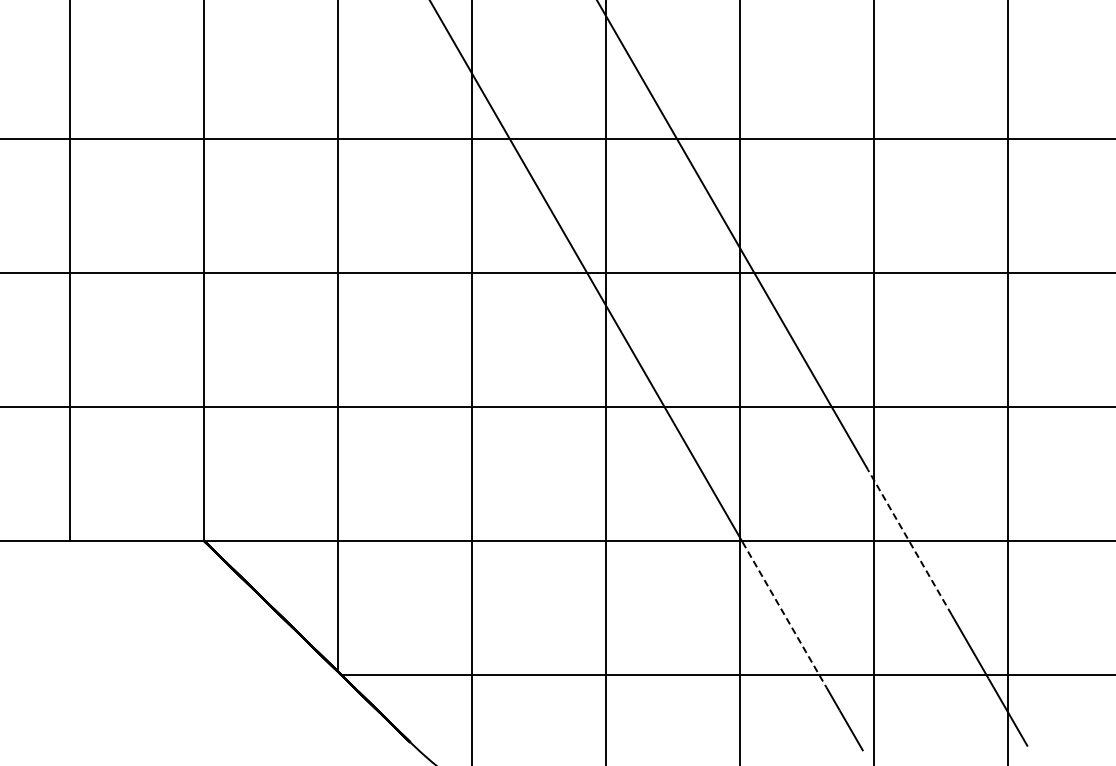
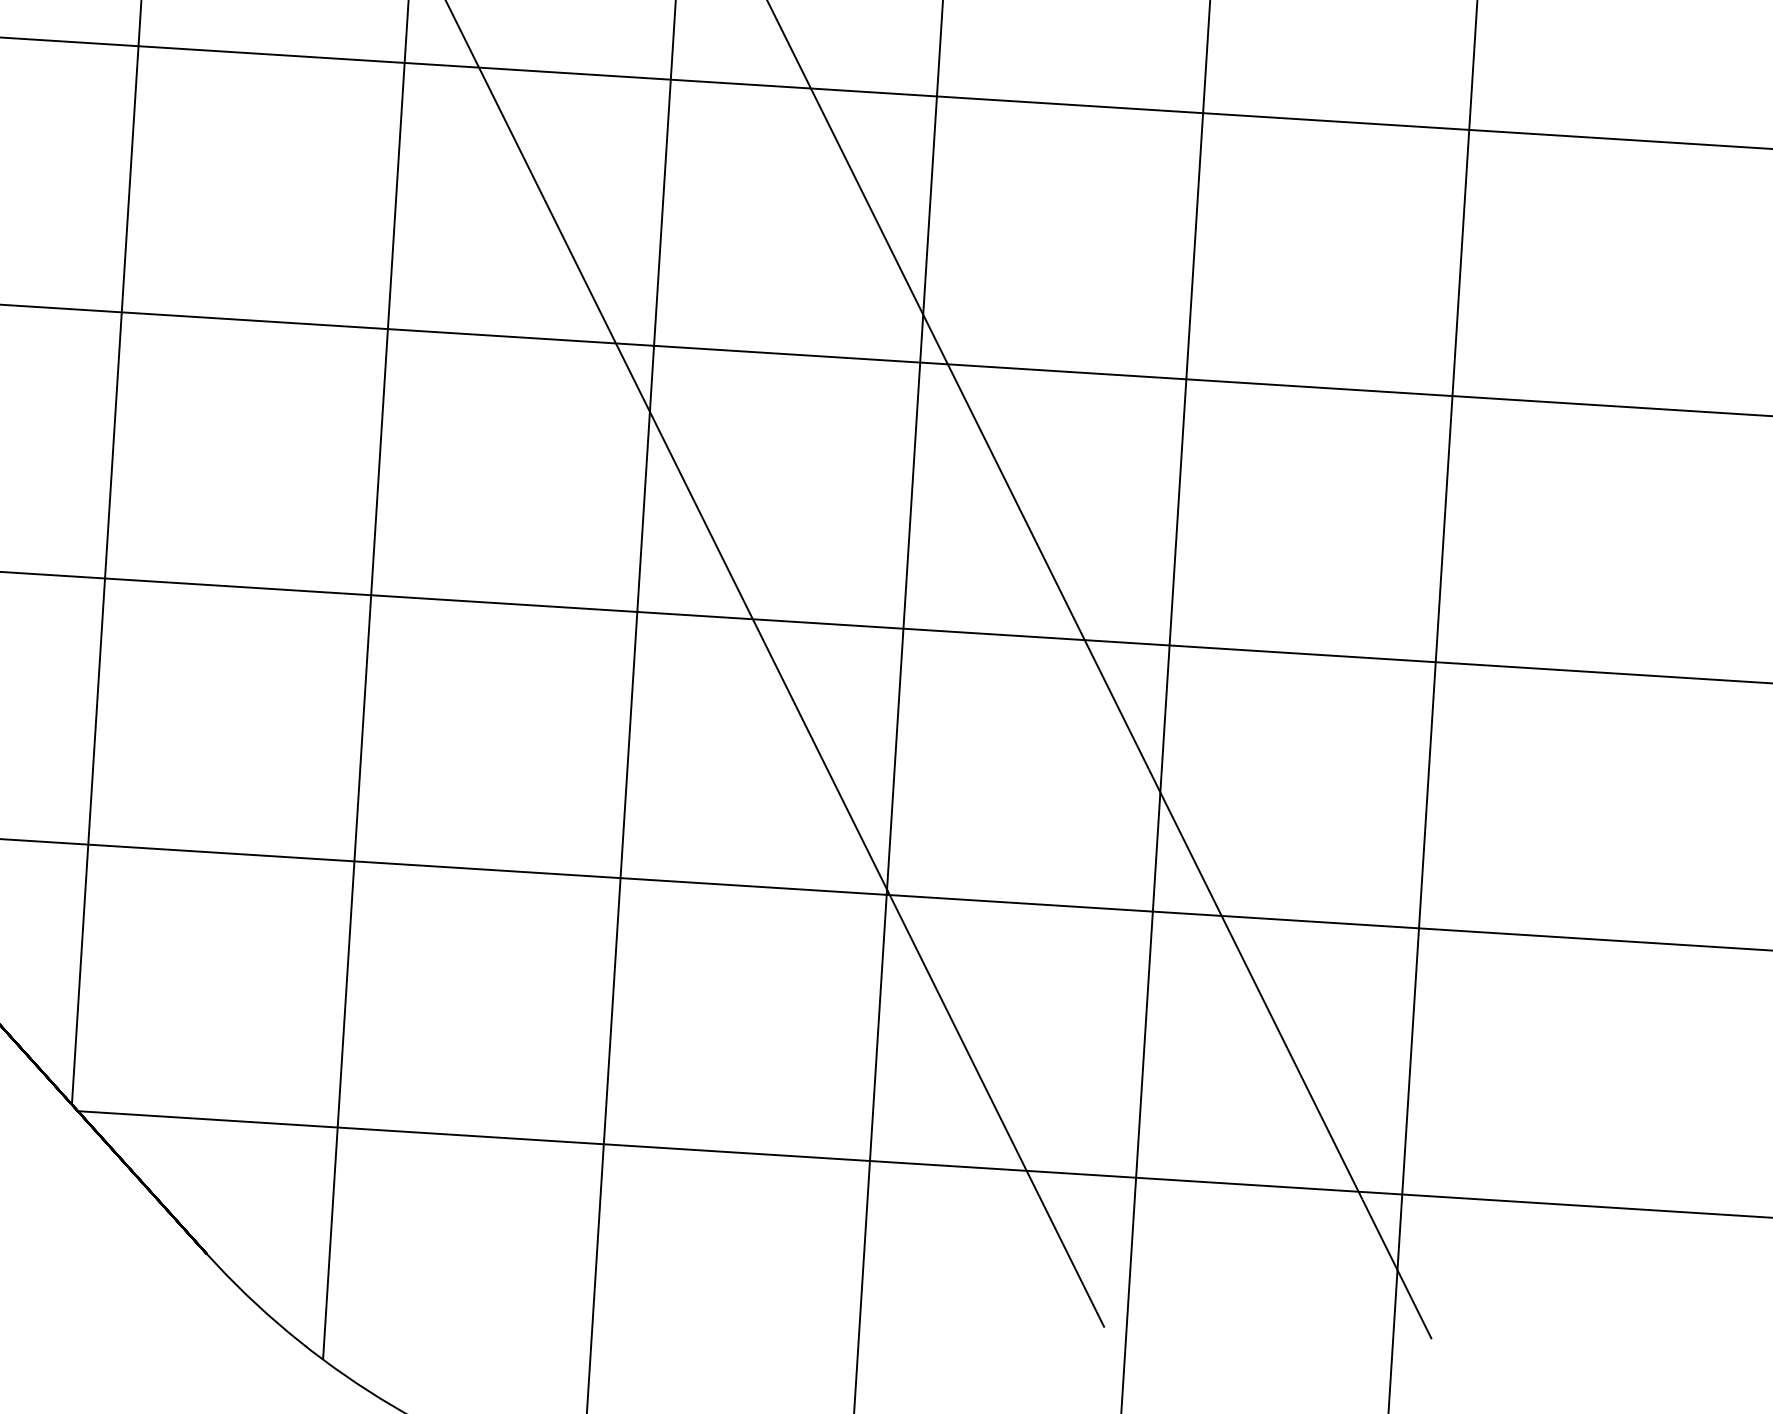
line: (909, 542) -> (1222, 919), dashed -> solid
line: (784, 614) -> (965, 1046), dashed -> solid

